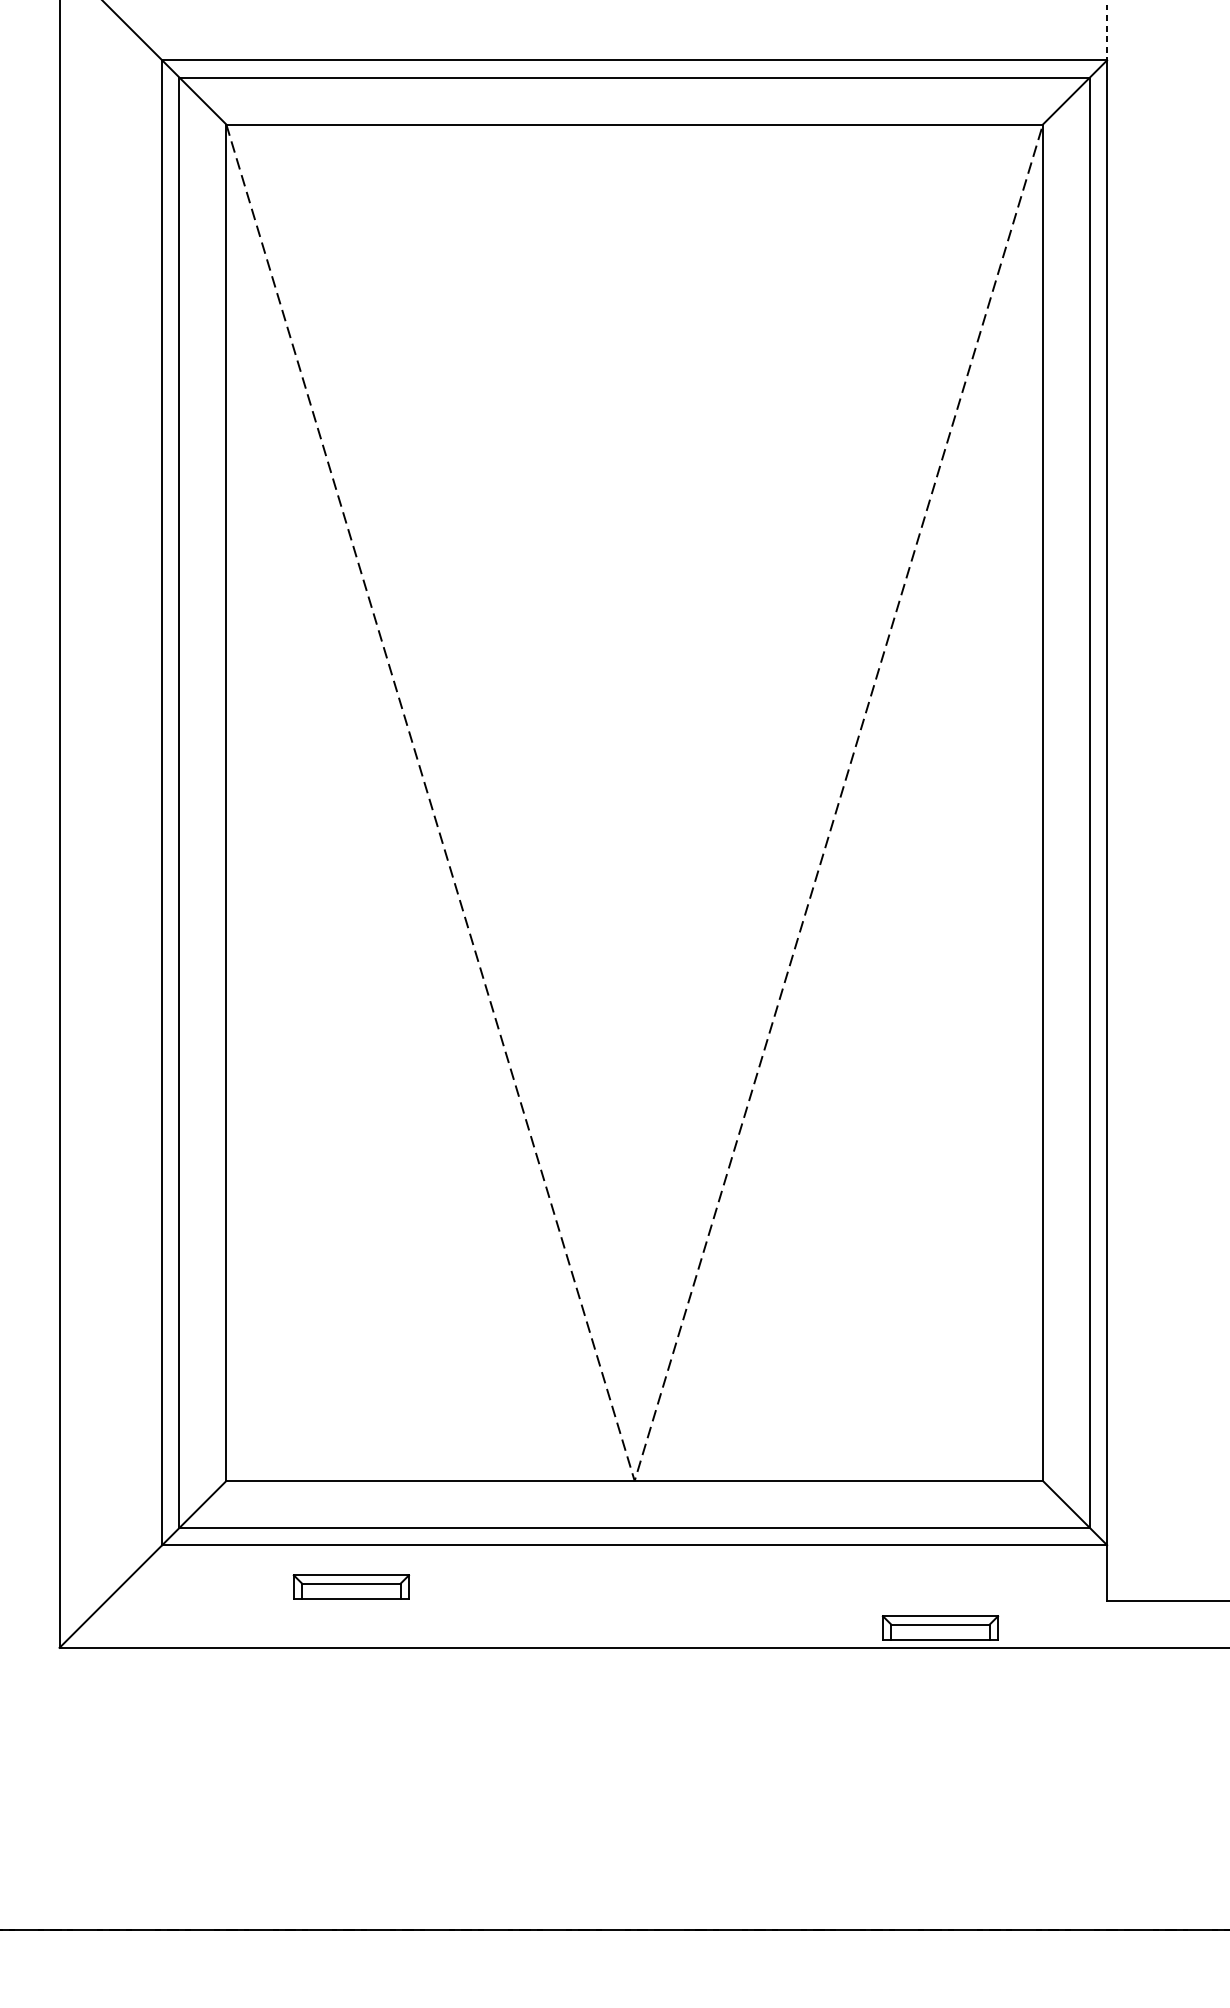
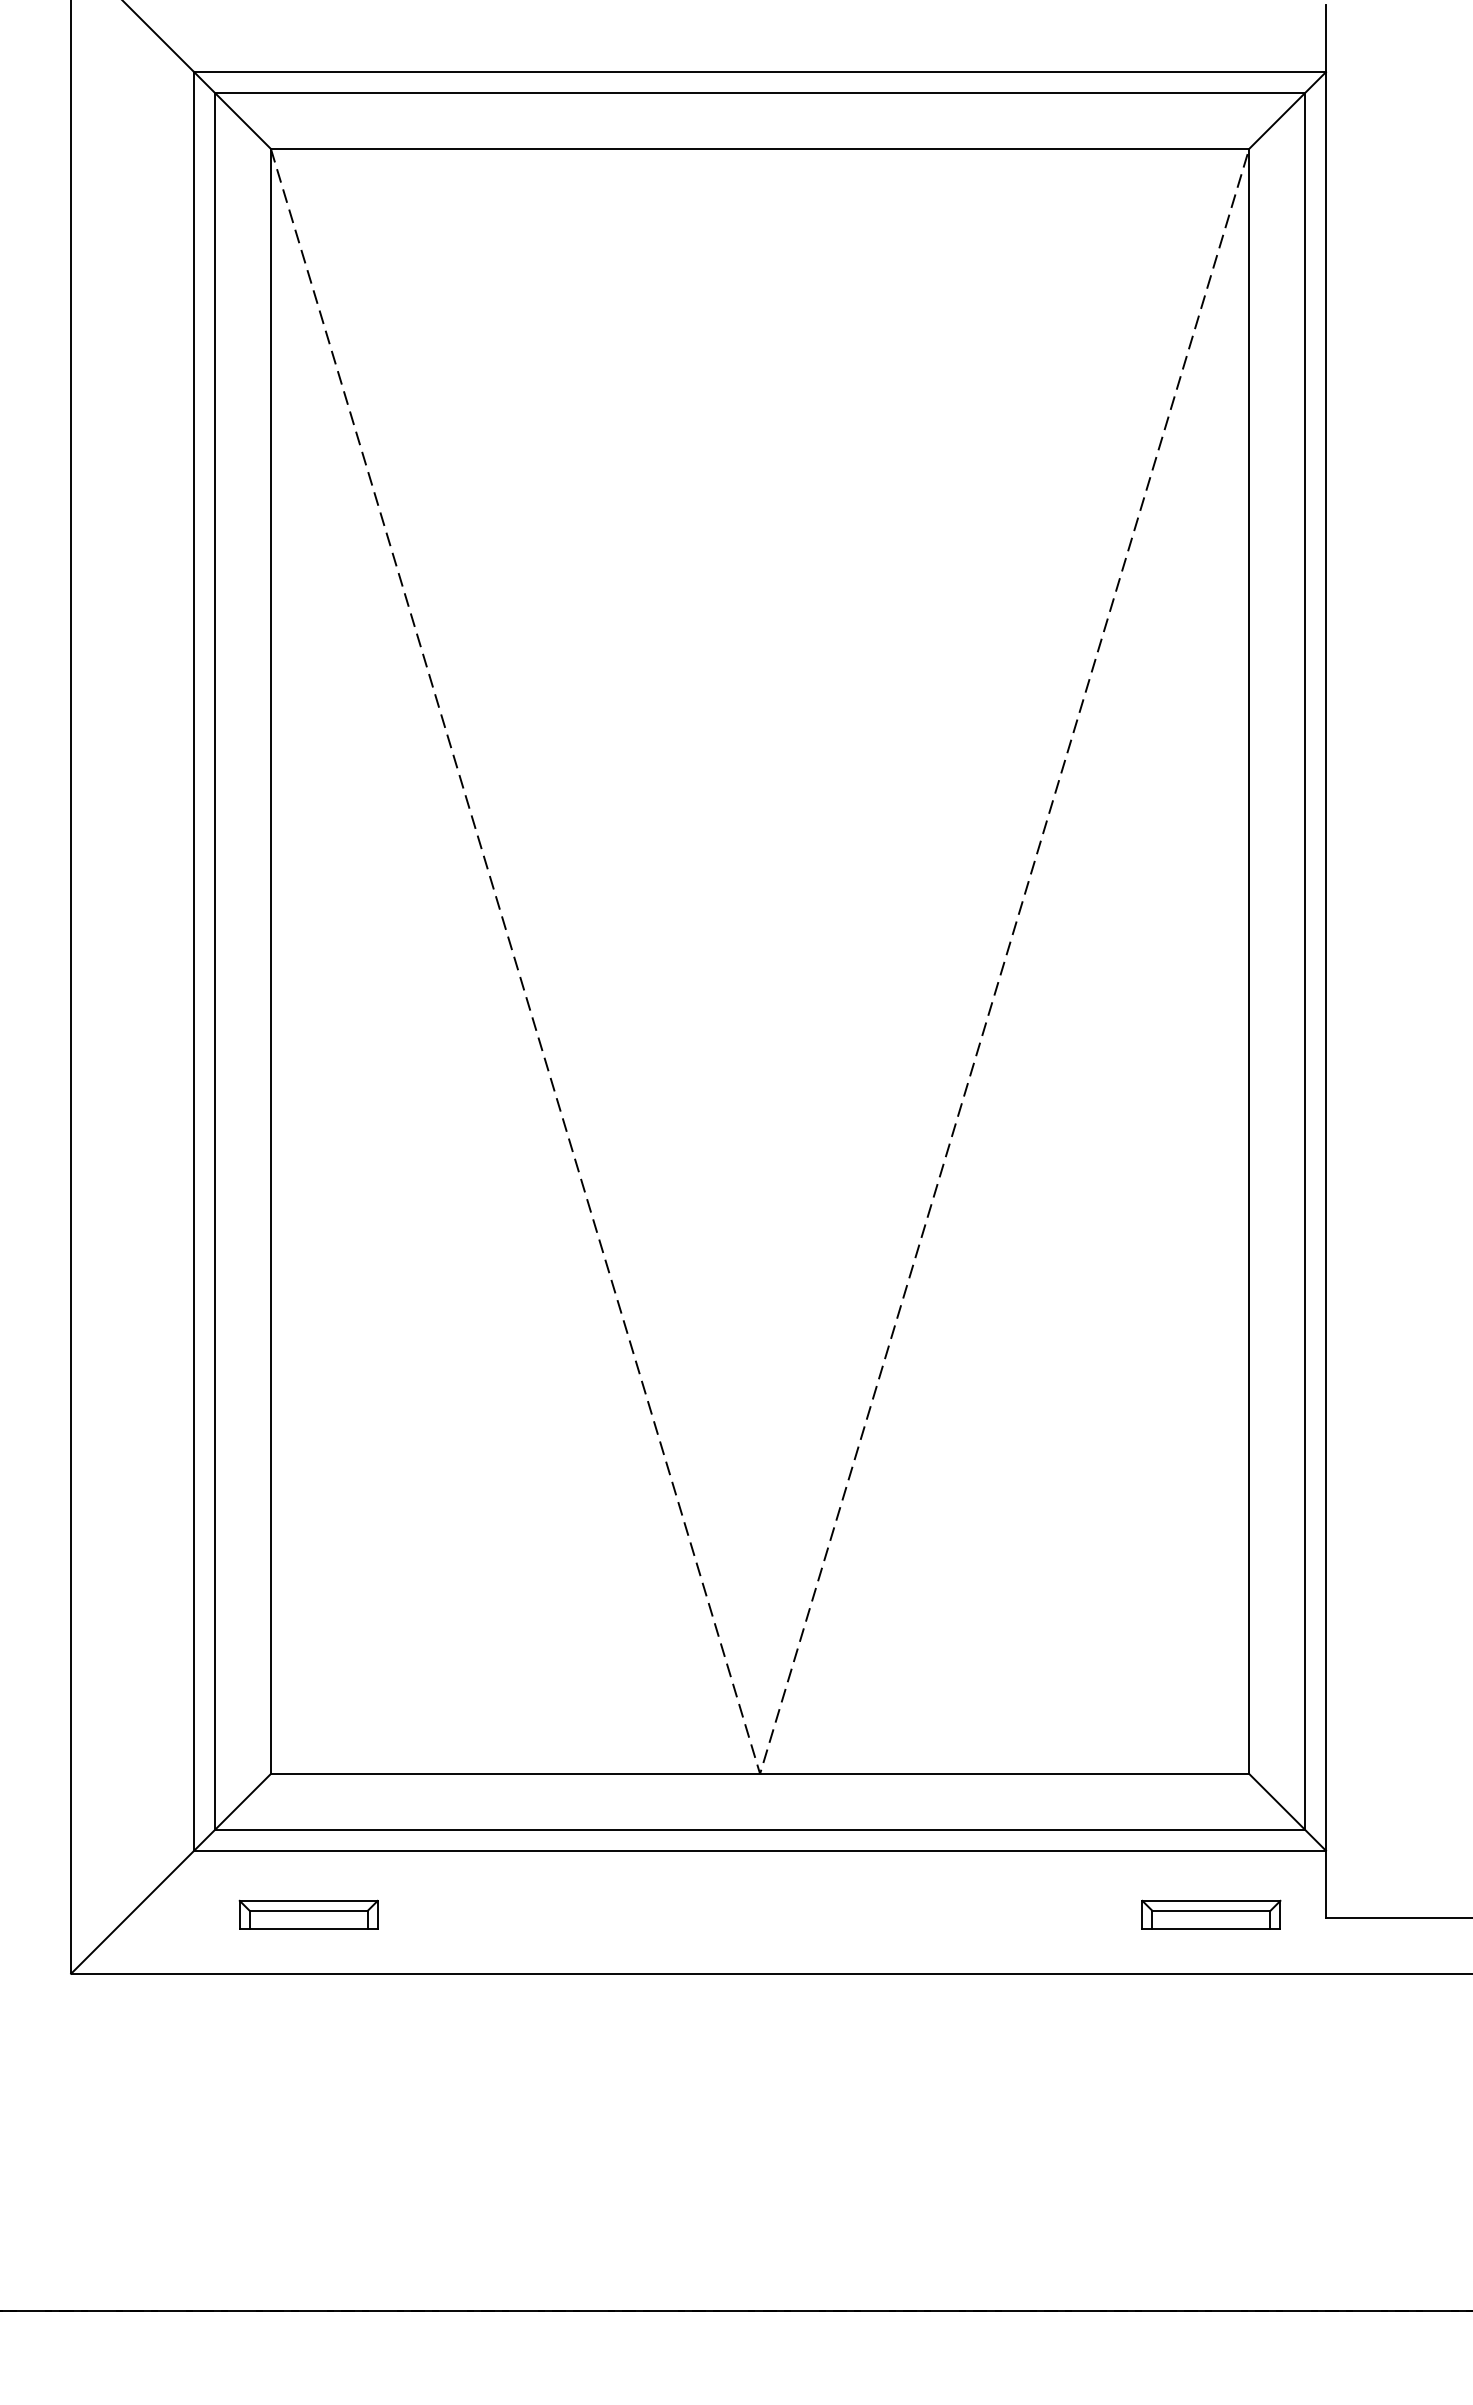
line: (1106, 33) -> (1325, 39), dashed -> solid
part: (351, 1586) -> (308, 1914), moved
part: (940, 1627) -> (1211, 1914), moved

